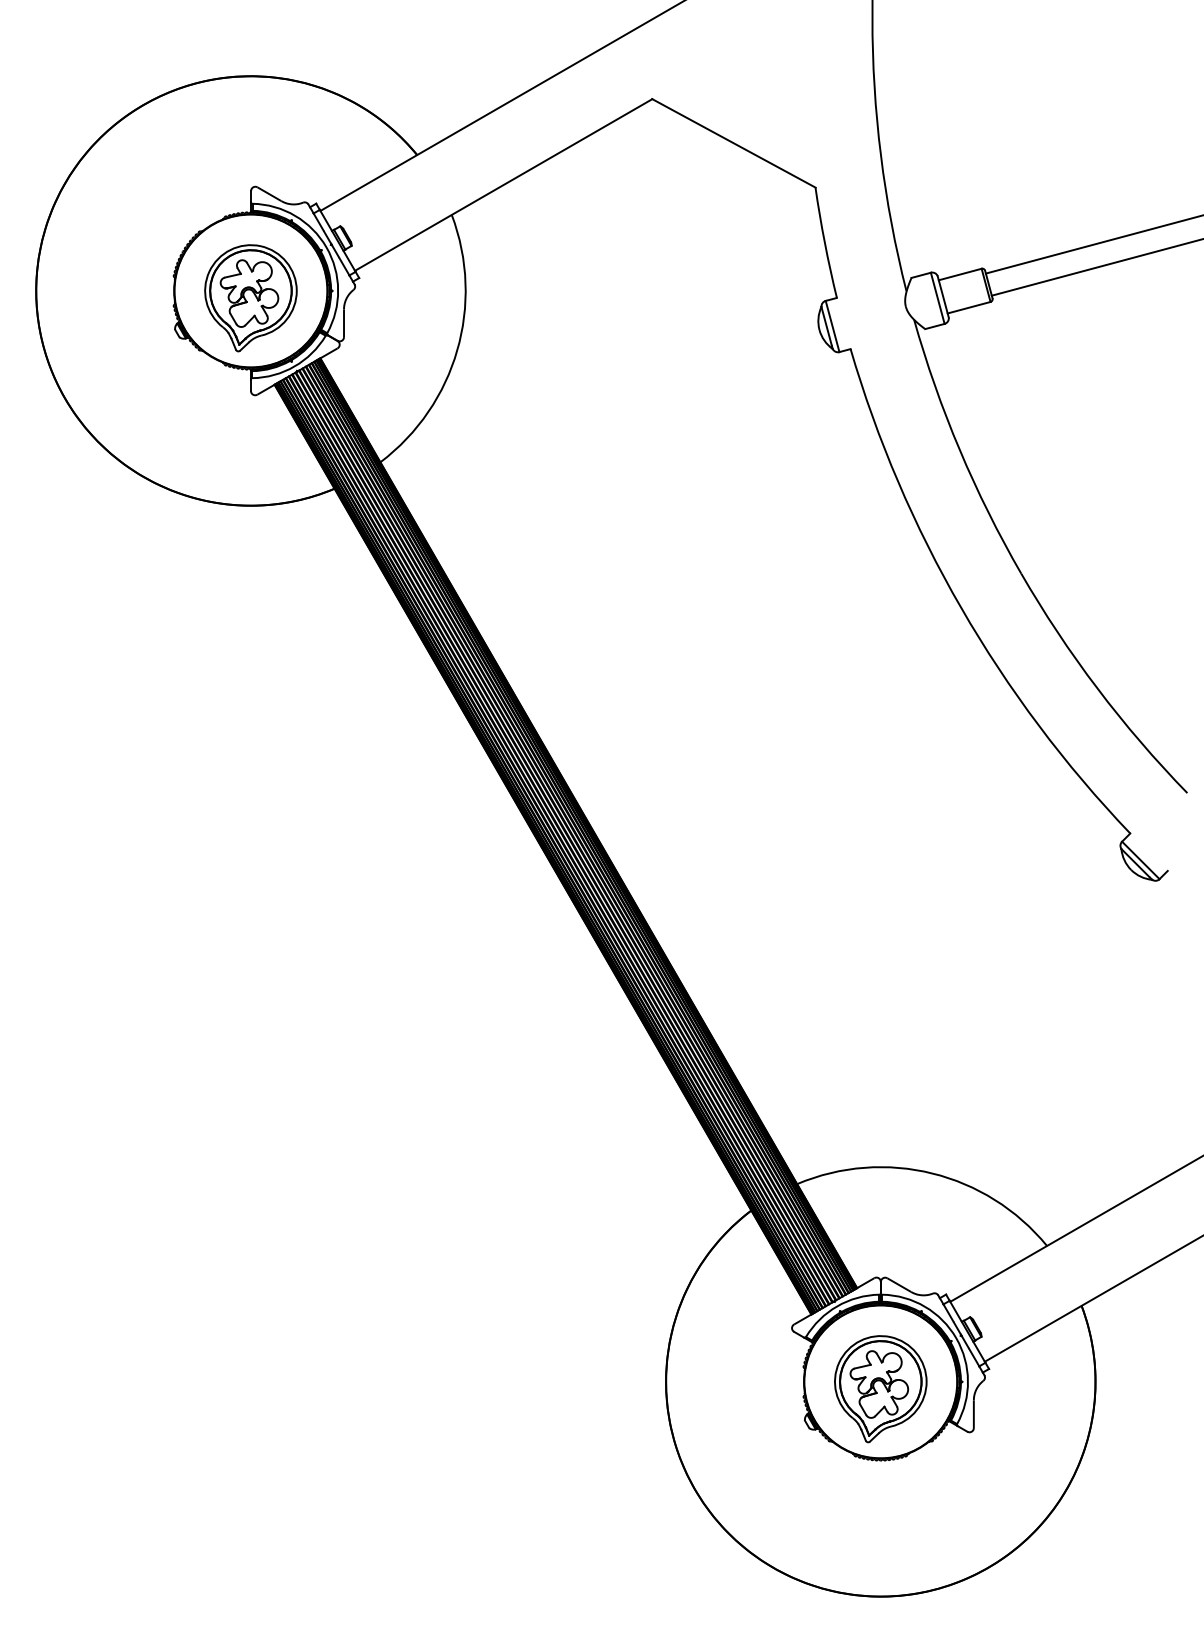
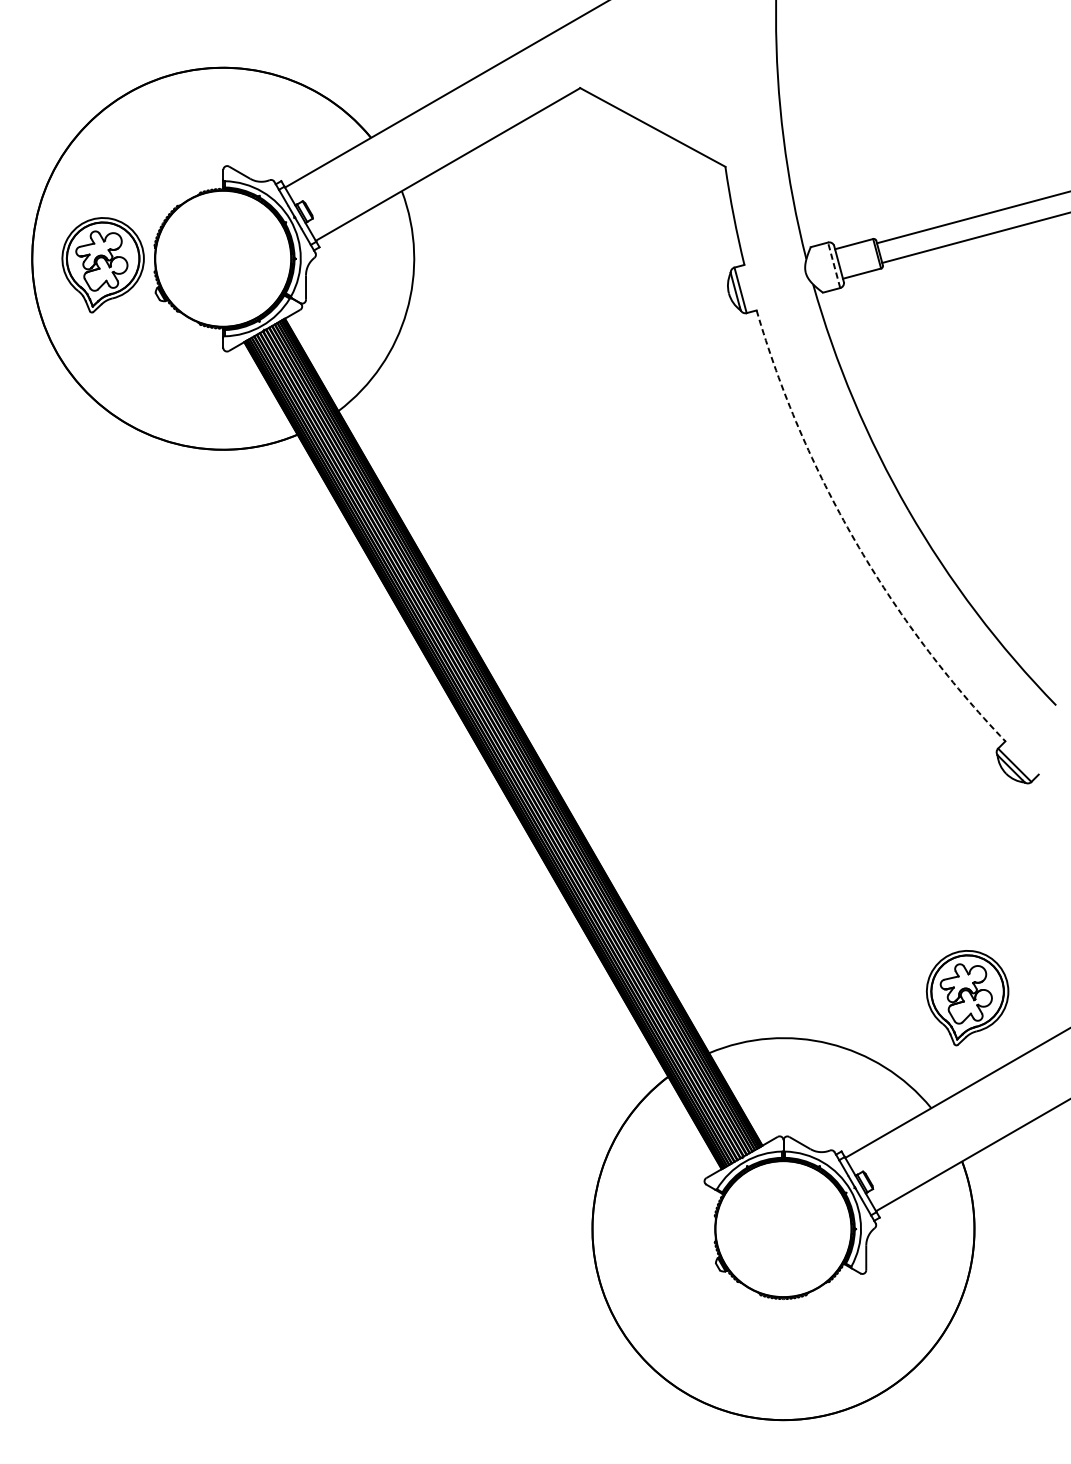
line: (937, 297) -> (833, 264), solid -> dashed
part: (250, 298) -> (102, 265), moved
arc: (961, 608) -> (855, 541), solid -> dashed
part: (880, 1389) -> (967, 998), moved

